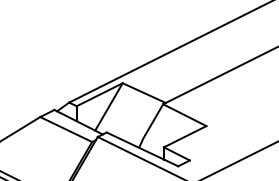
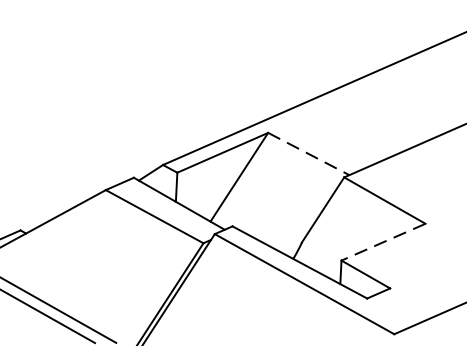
line: (144, 93) -> (309, 154), solid -> dashed
line: (185, 136) -> (384, 241), solid -> dashed

